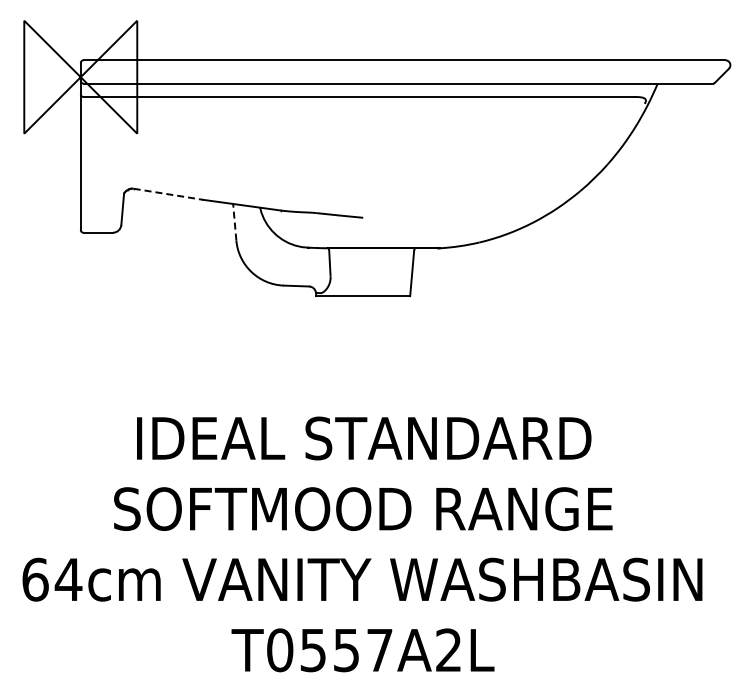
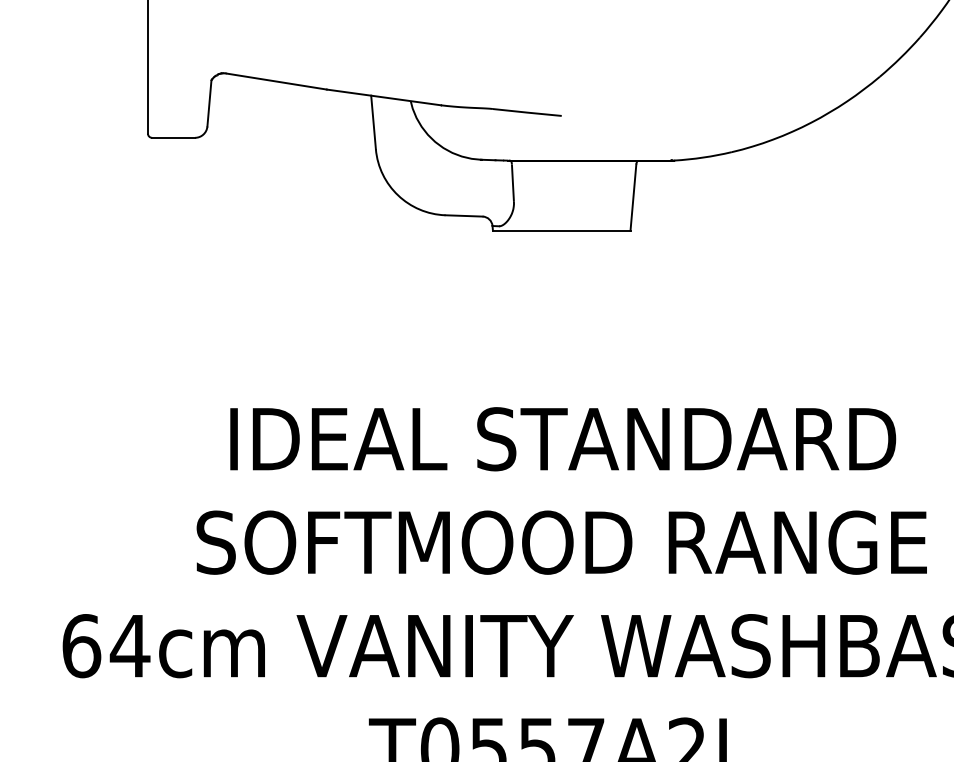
line: (168, 194) -> (276, 81), dashed -> solid
line: (234, 221) -> (373, 121), dashed -> solid

